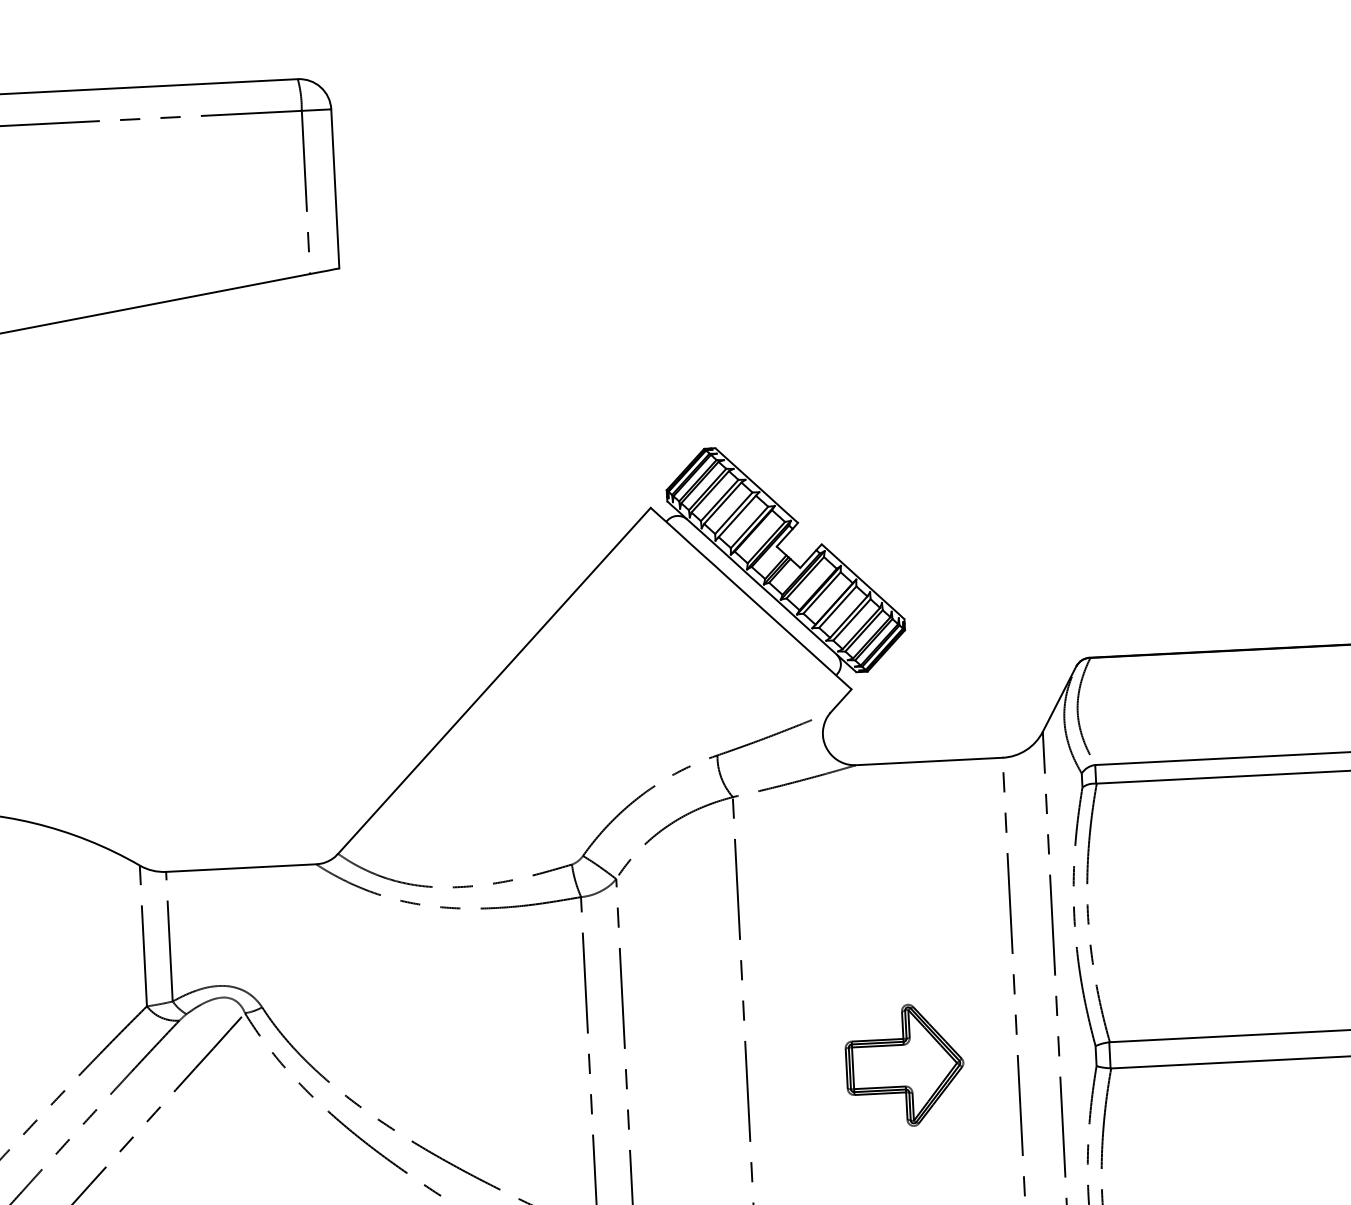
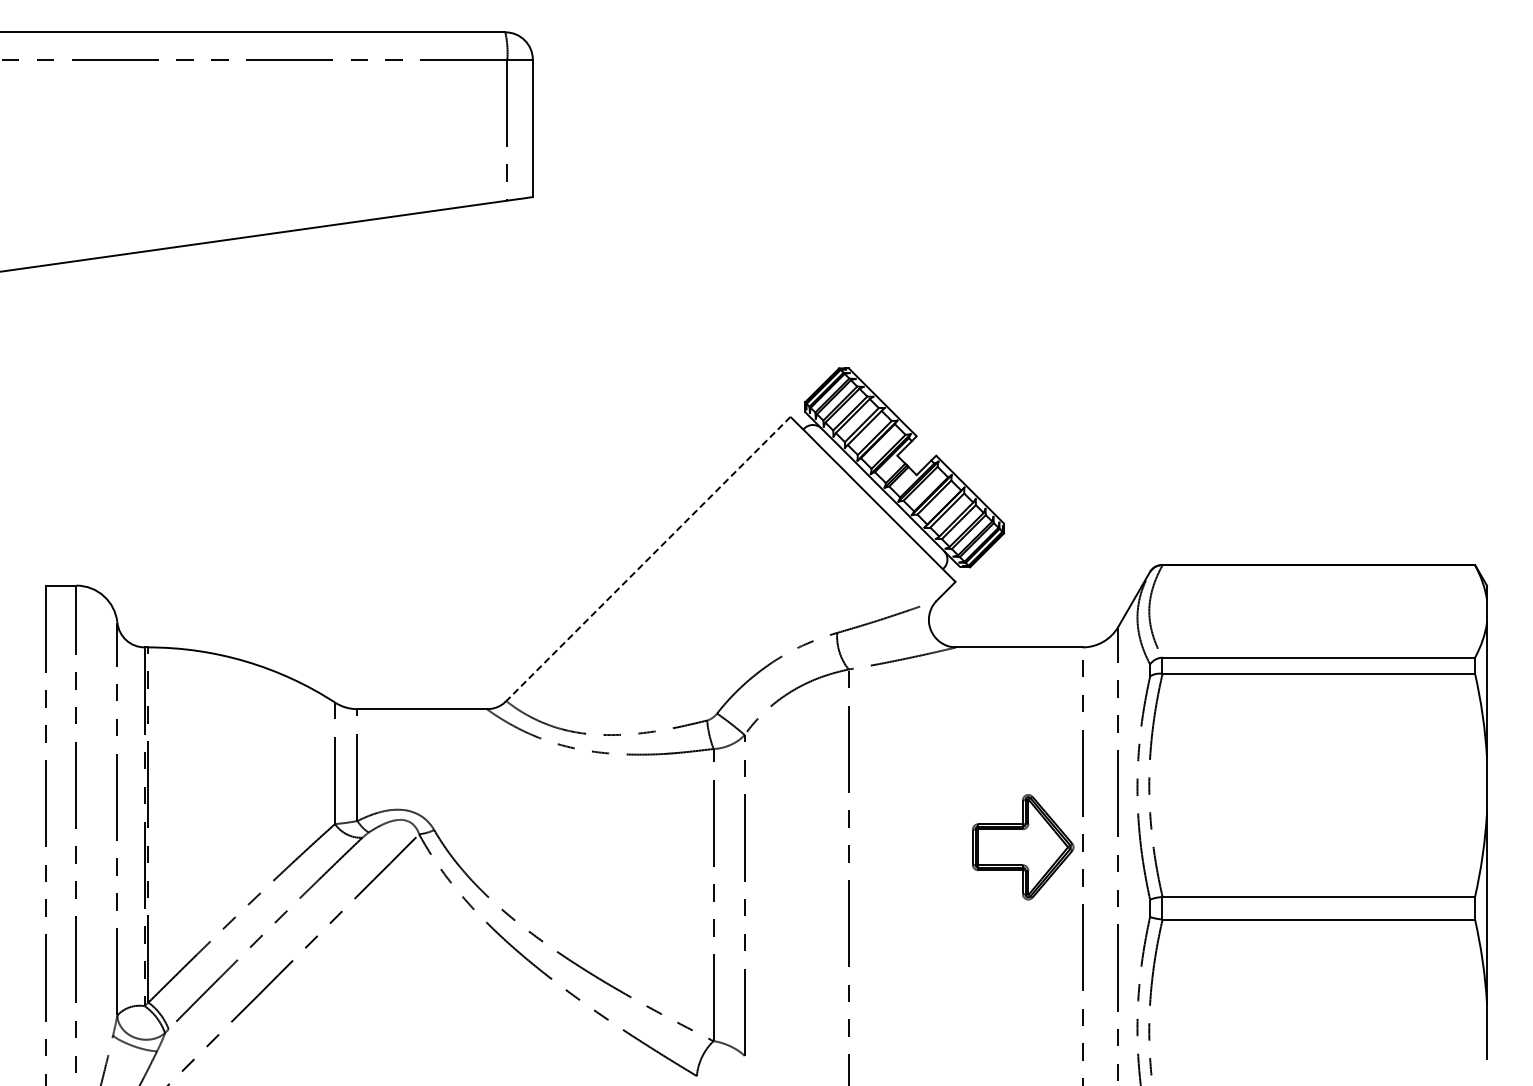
line: (494, 680) -> (648, 558), solid -> dashed
part: (905, 1065) -> (1023, 847), moved

